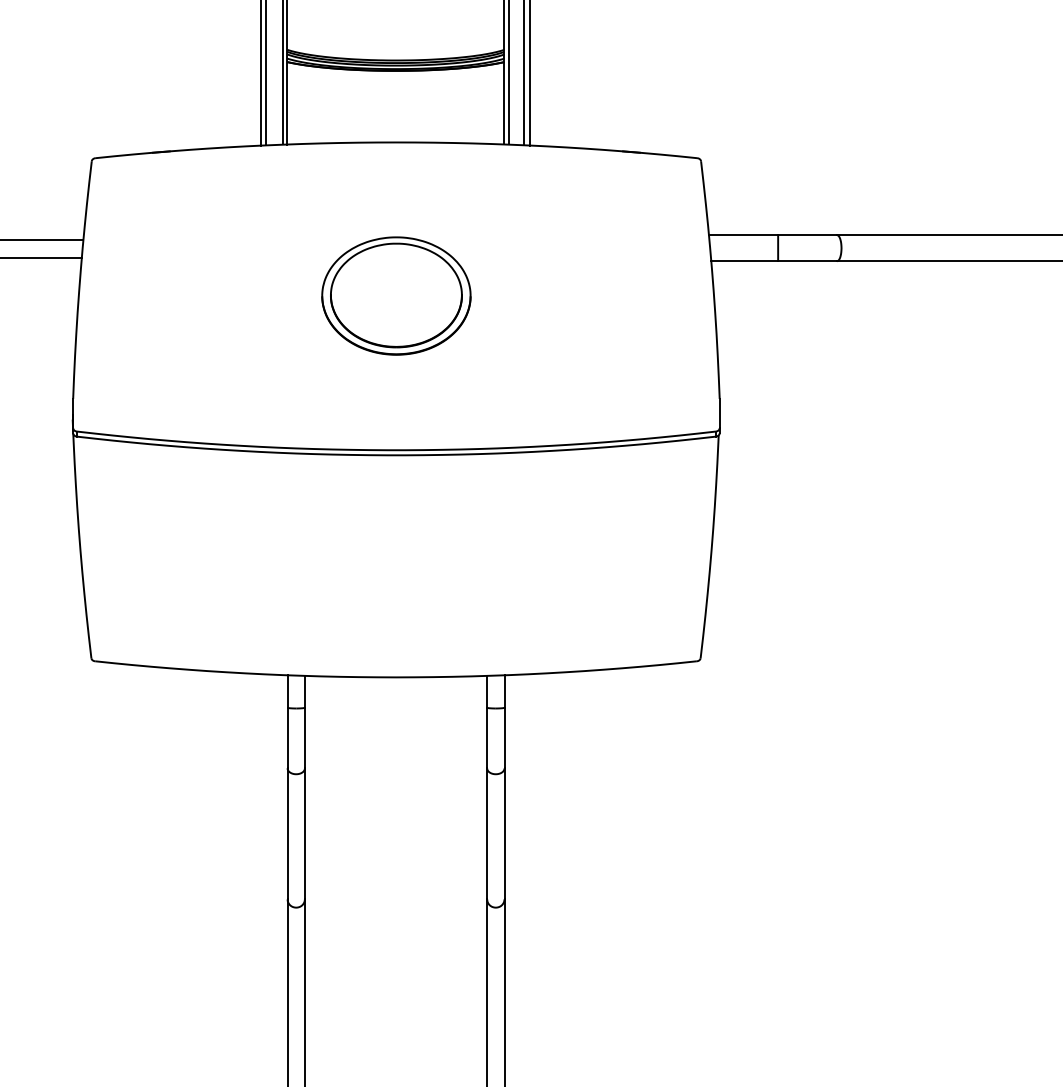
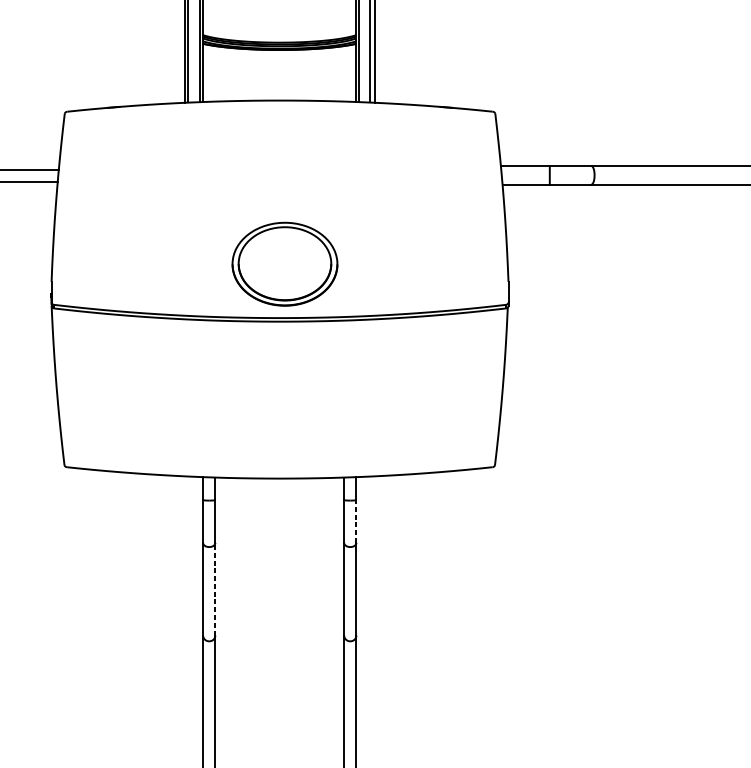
part: (396, 295) -> (285, 263), moved
line: (504, 737) -> (356, 521), solid -> dashed
line: (304, 833) -> (215, 588), solid -> dashed

